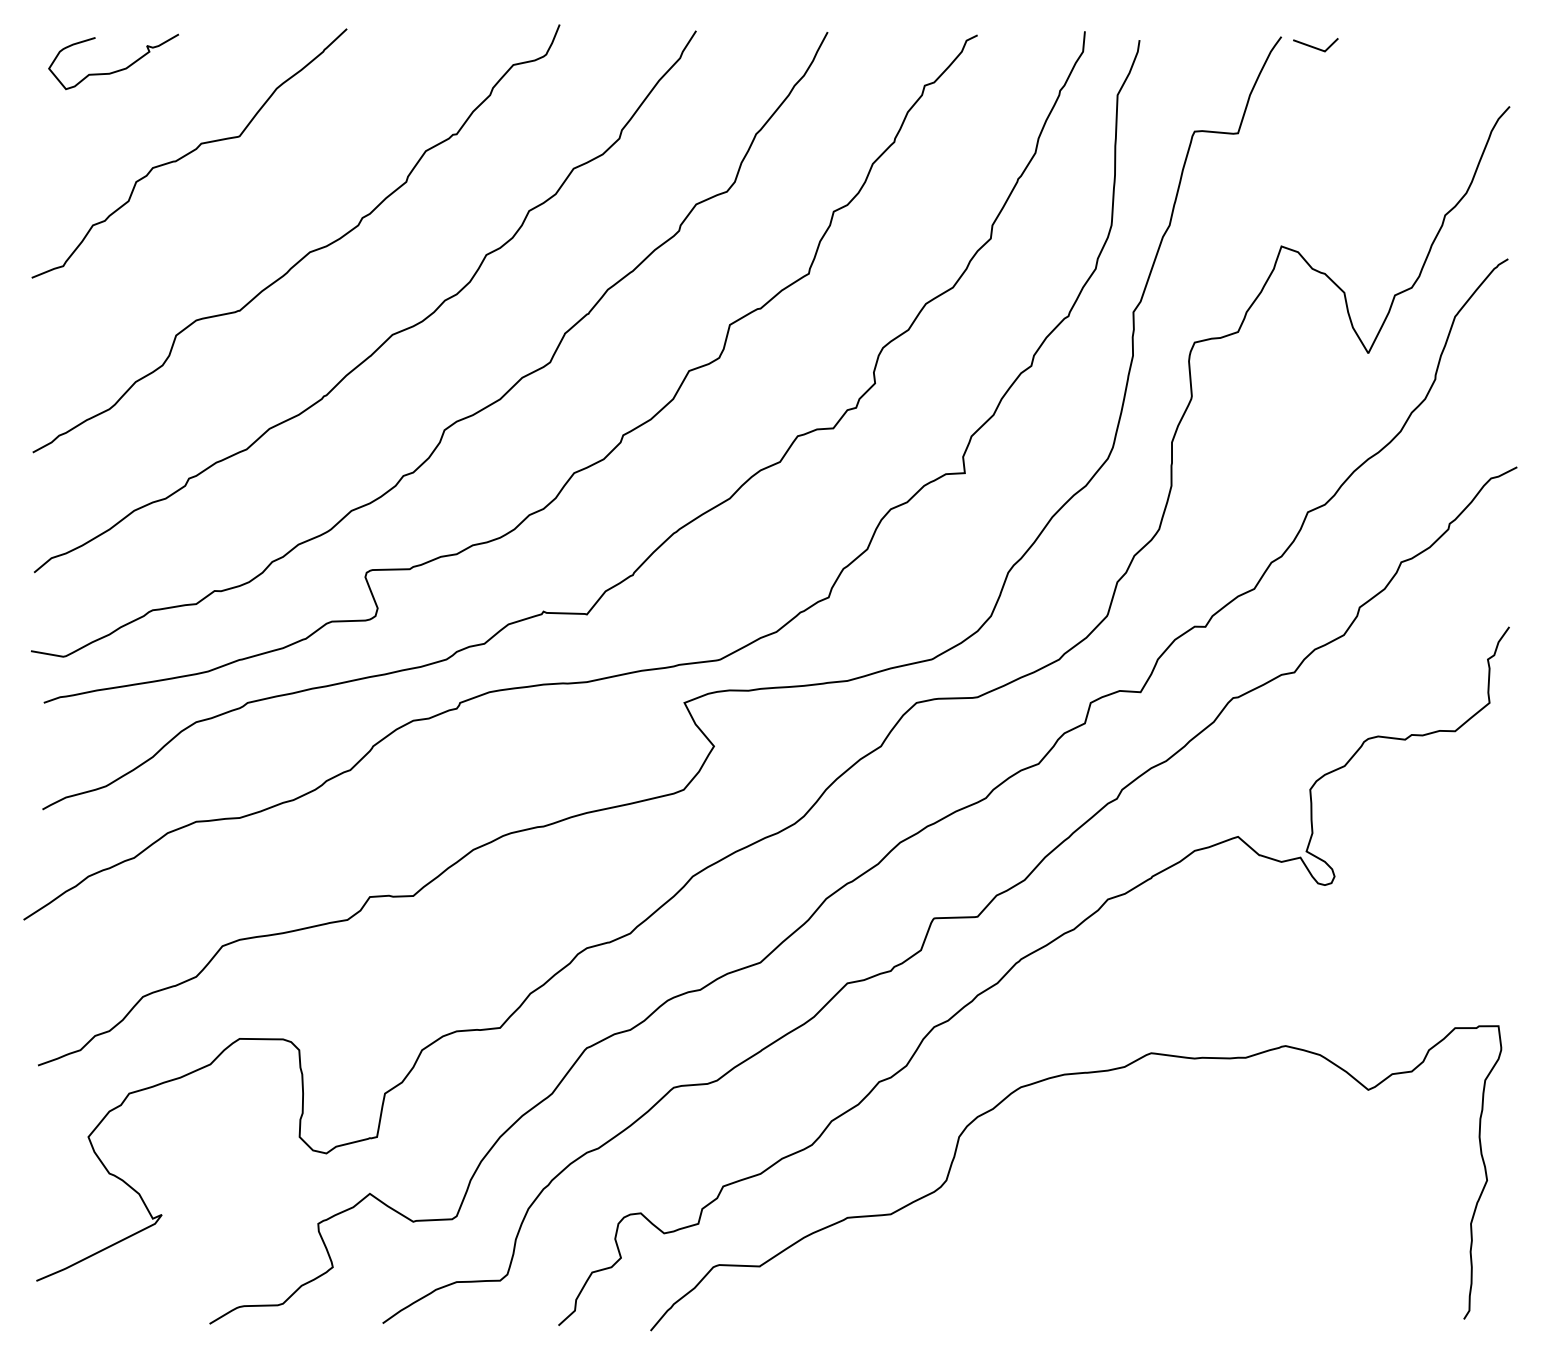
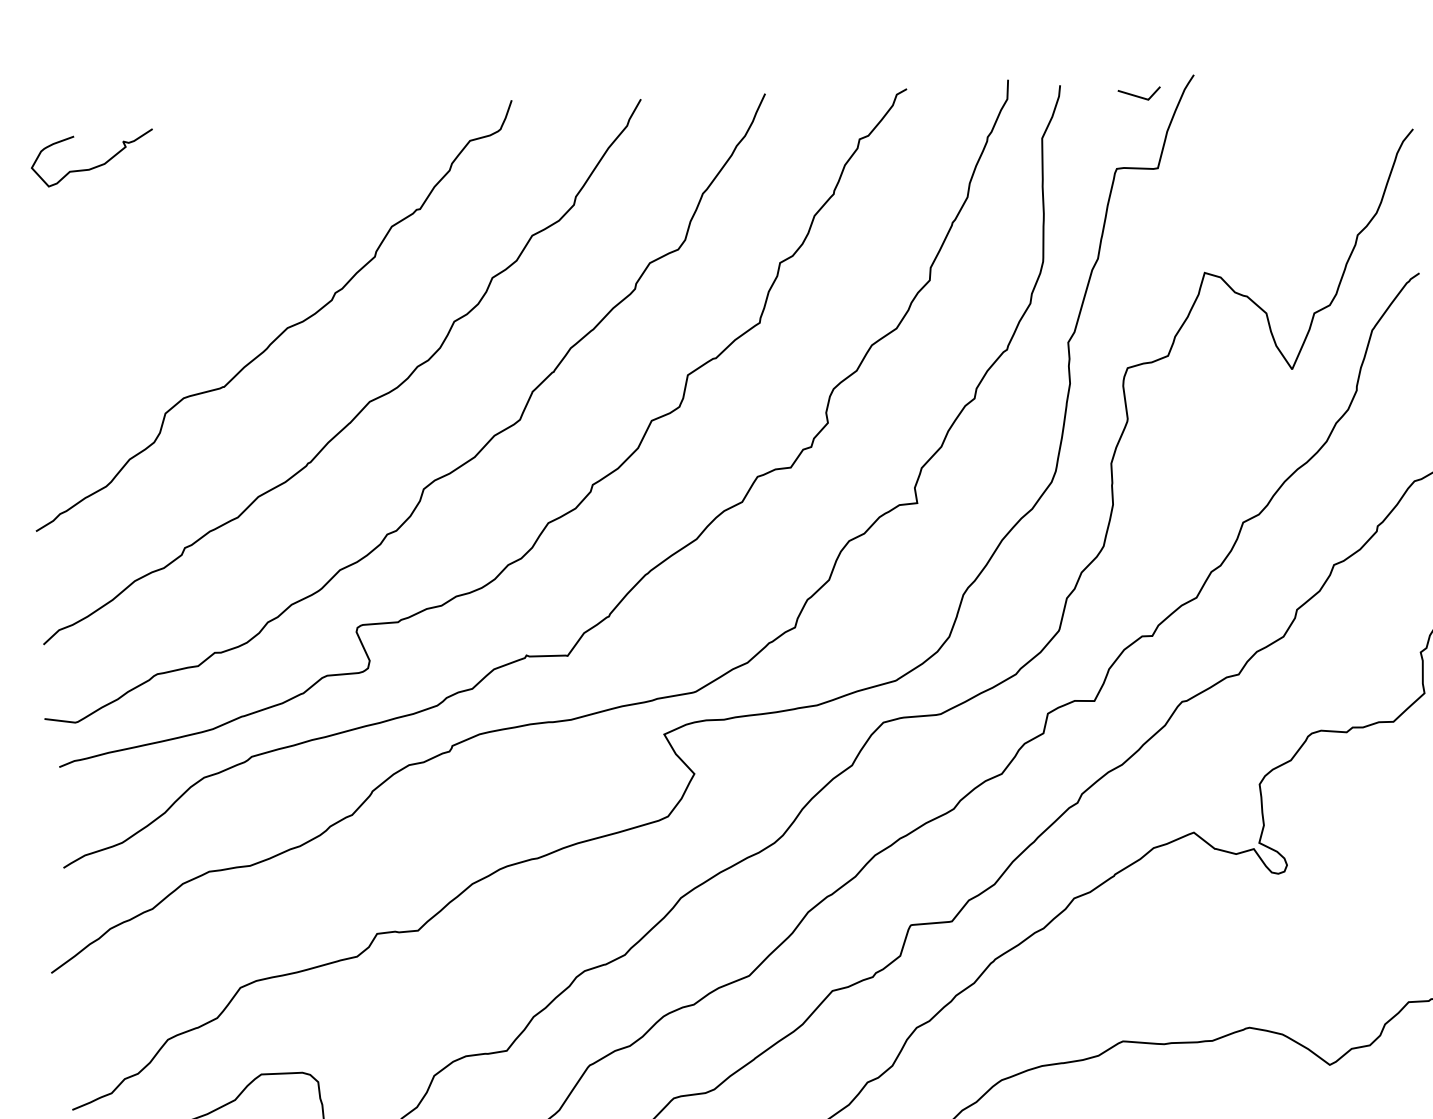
line: (1314, 46) -> (1138, 95), moved
curve: (189, 153) -> (168, 240), removed

